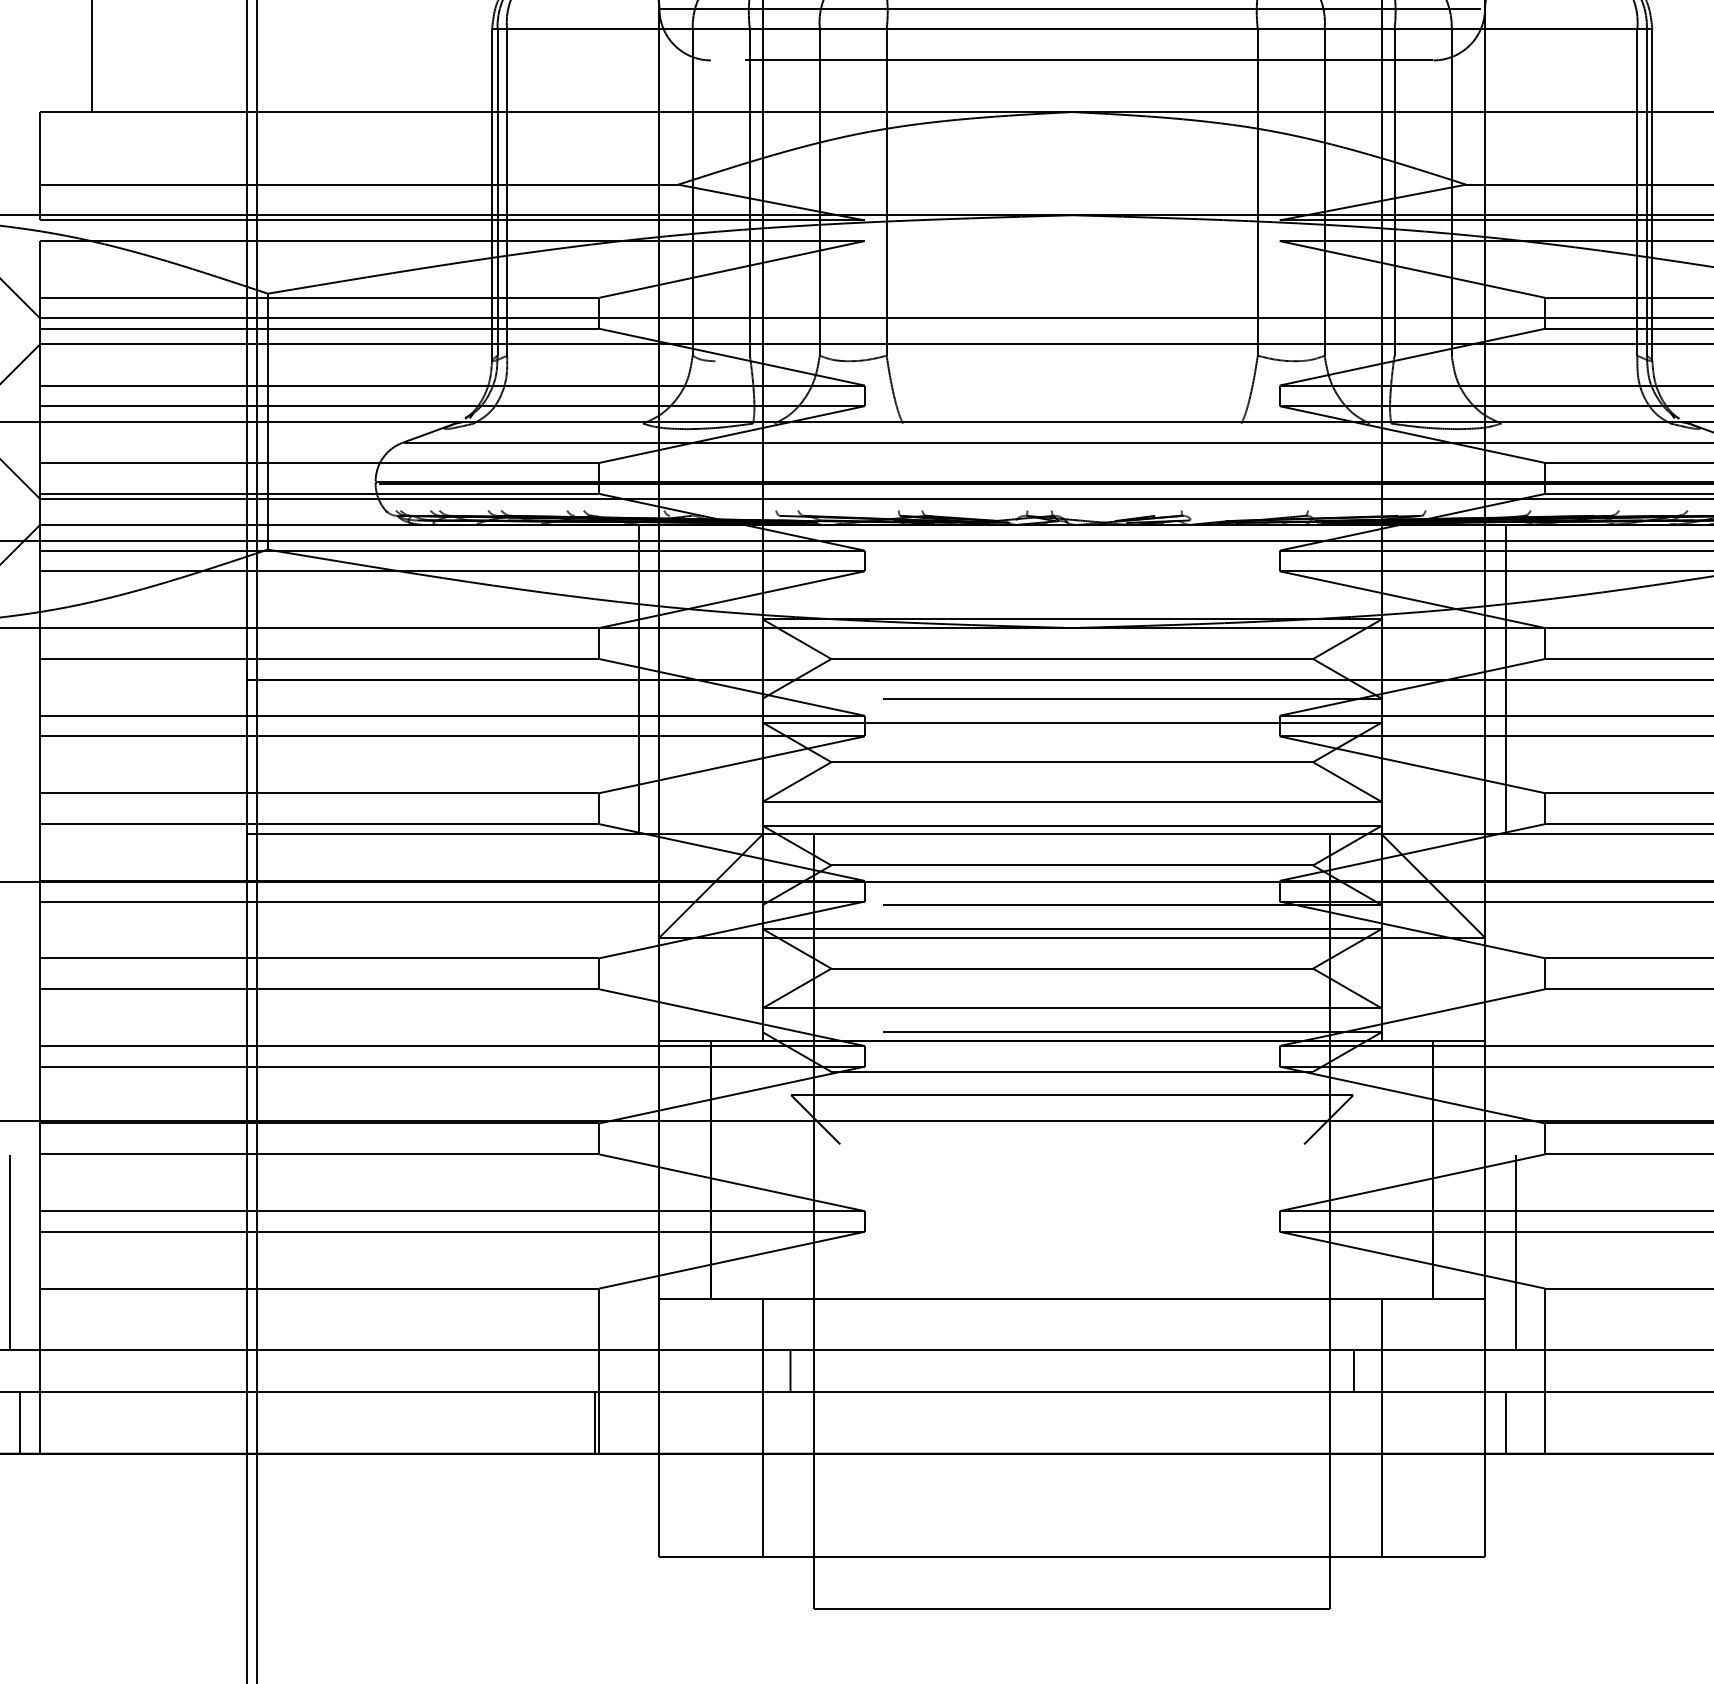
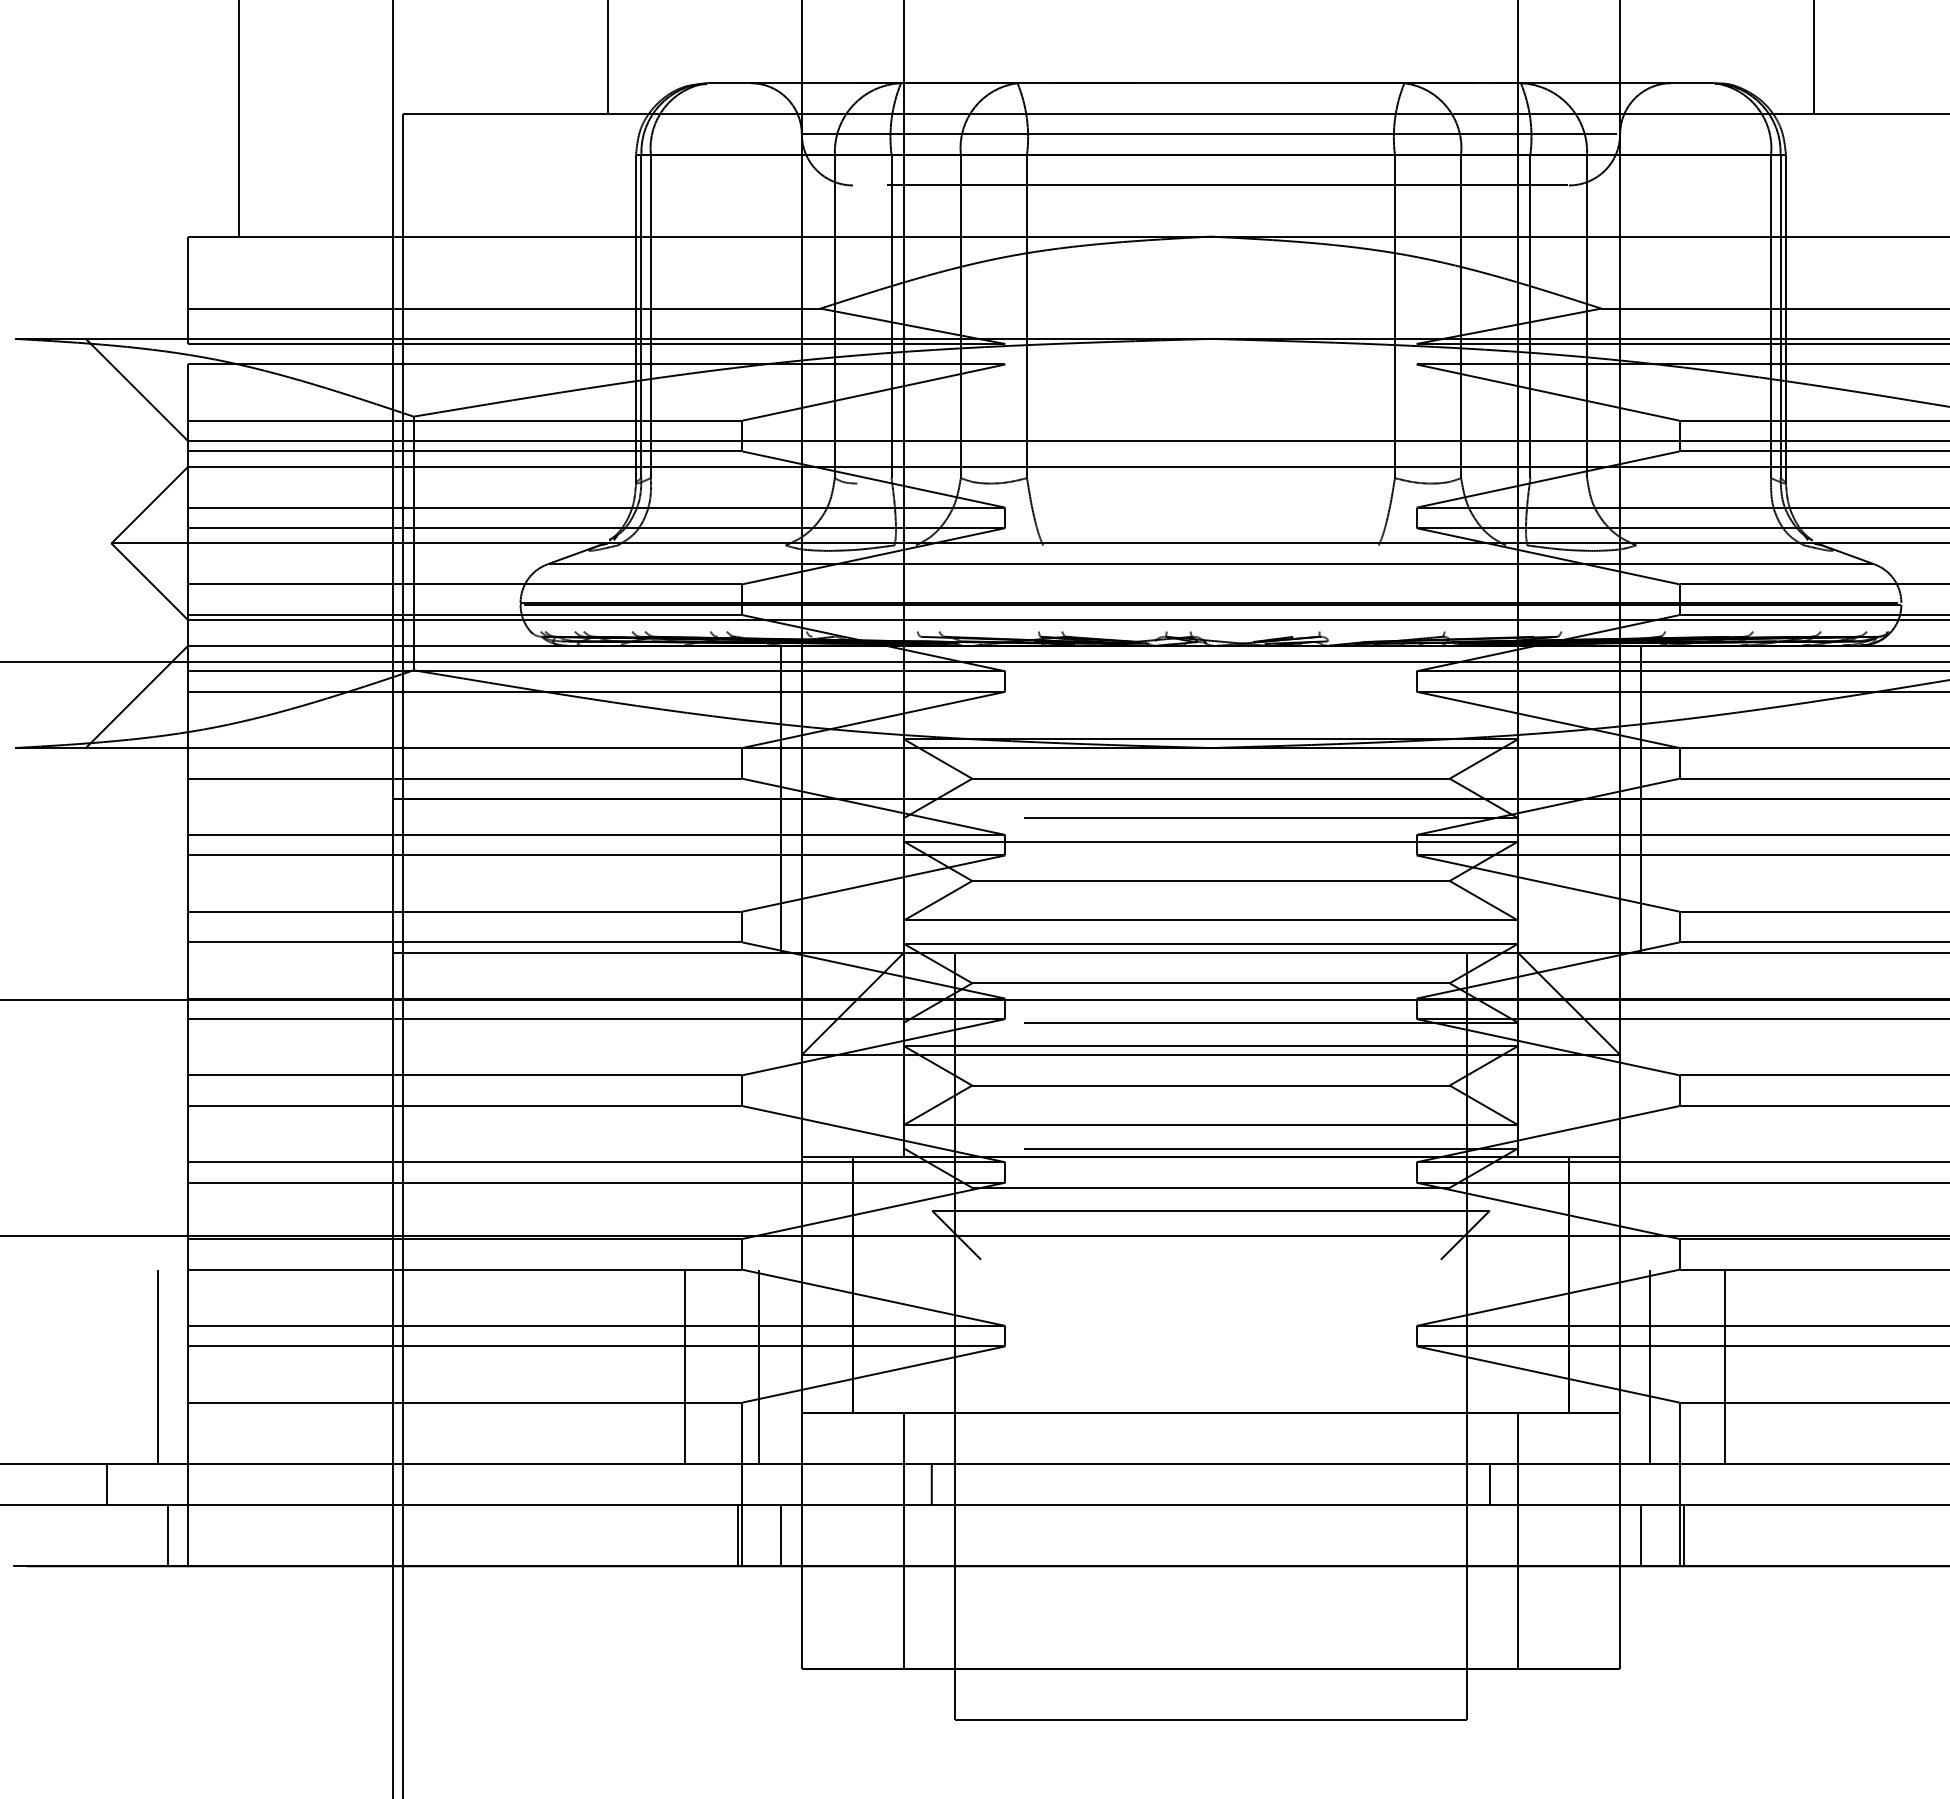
line: (541, 1252) -> (684, 1366), added
line: (616, 1252) -> (759, 1366), added
line: (1591, 1252) -> (1725, 1366), added
line: (638, 1422) -> (781, 1535), added
line: (1550, 1422) -> (1684, 1535), added

